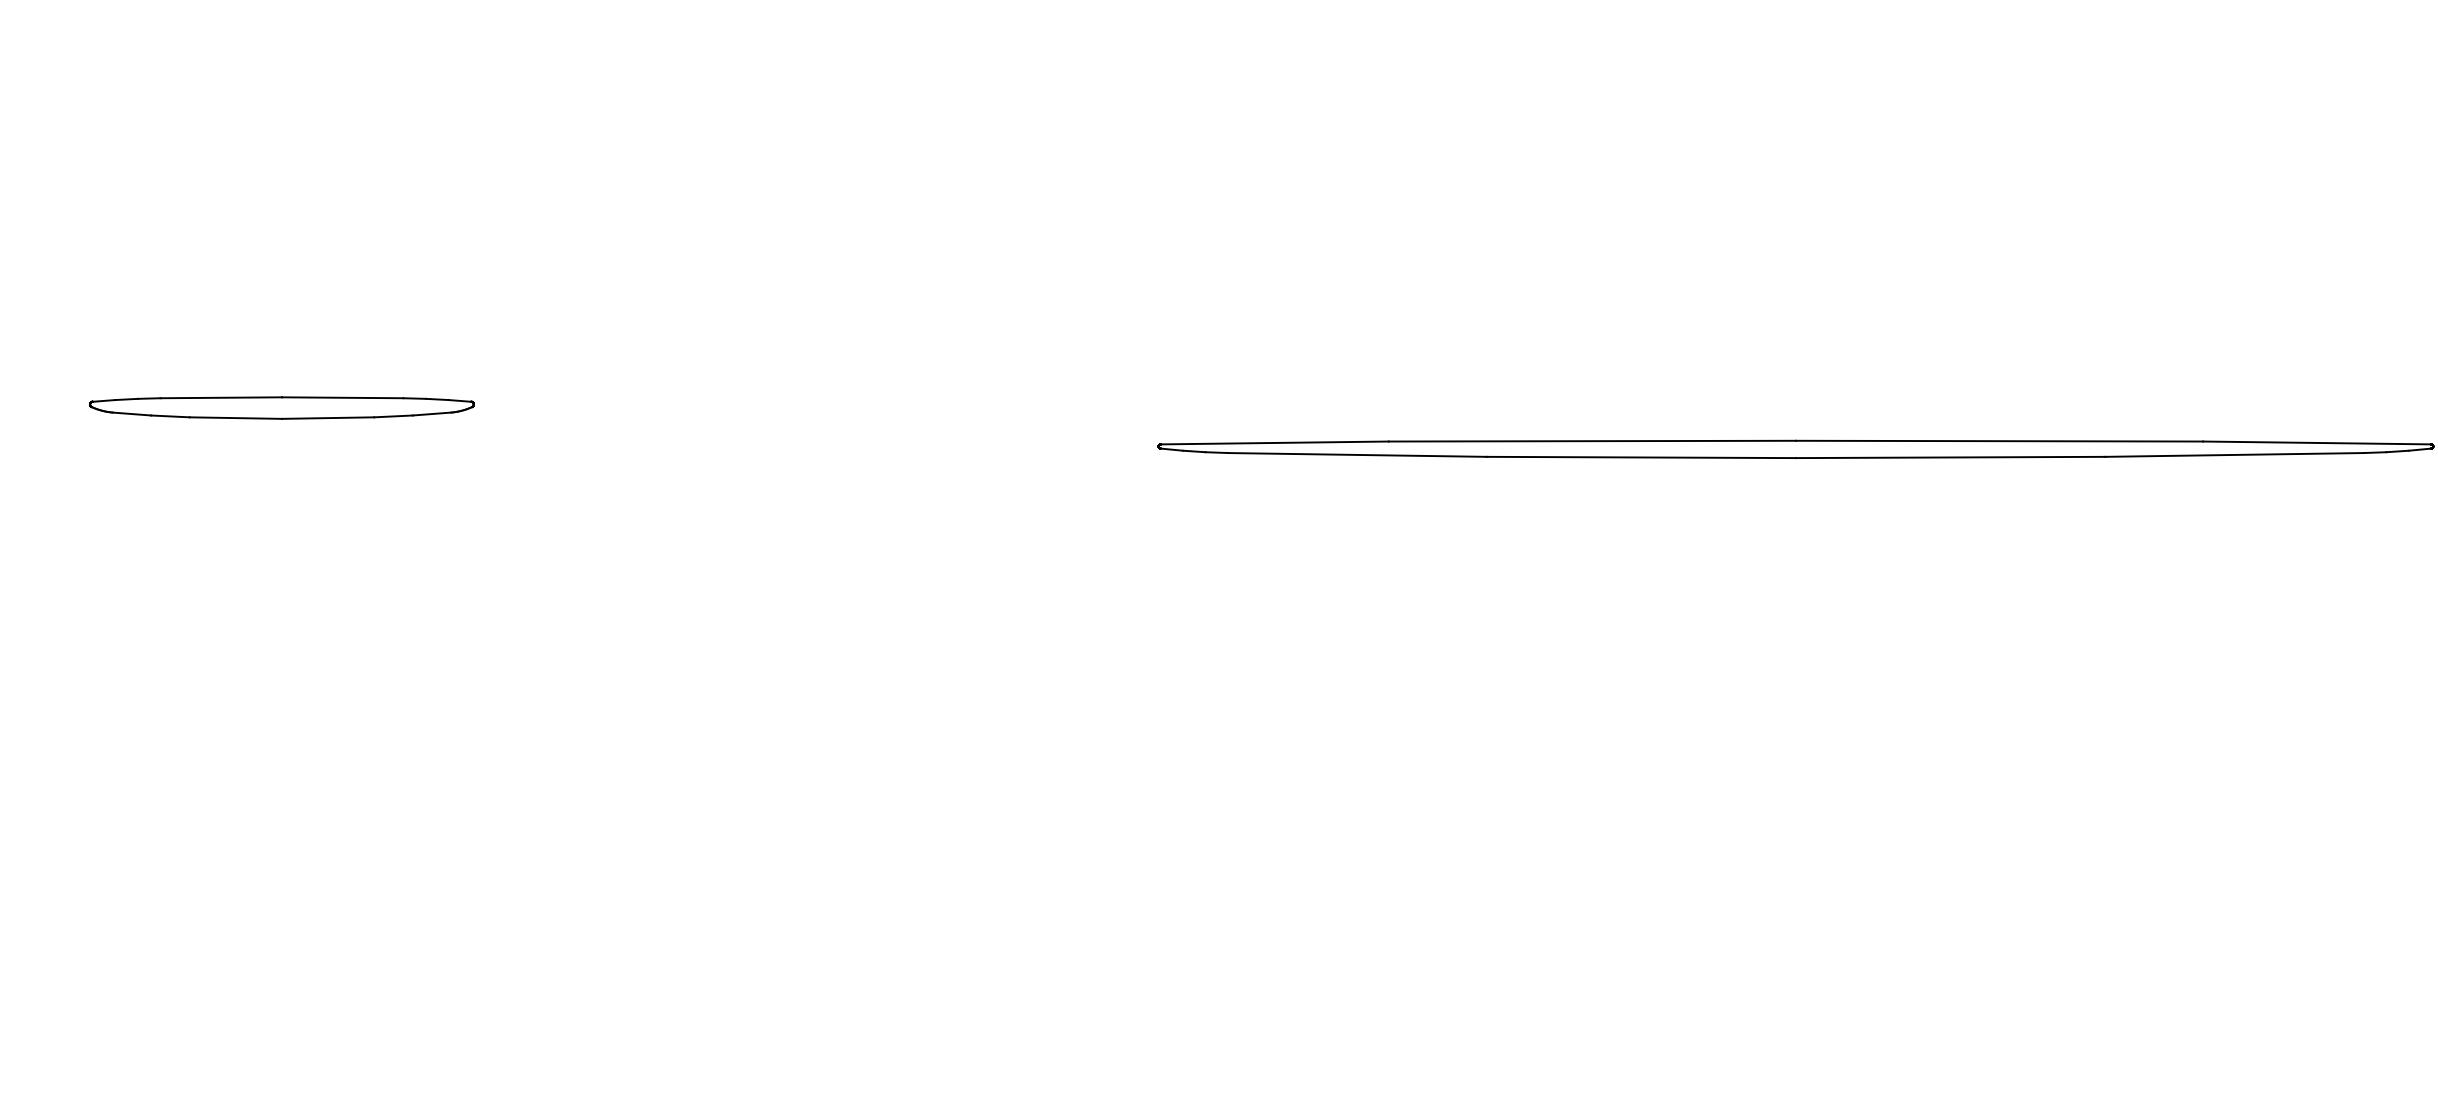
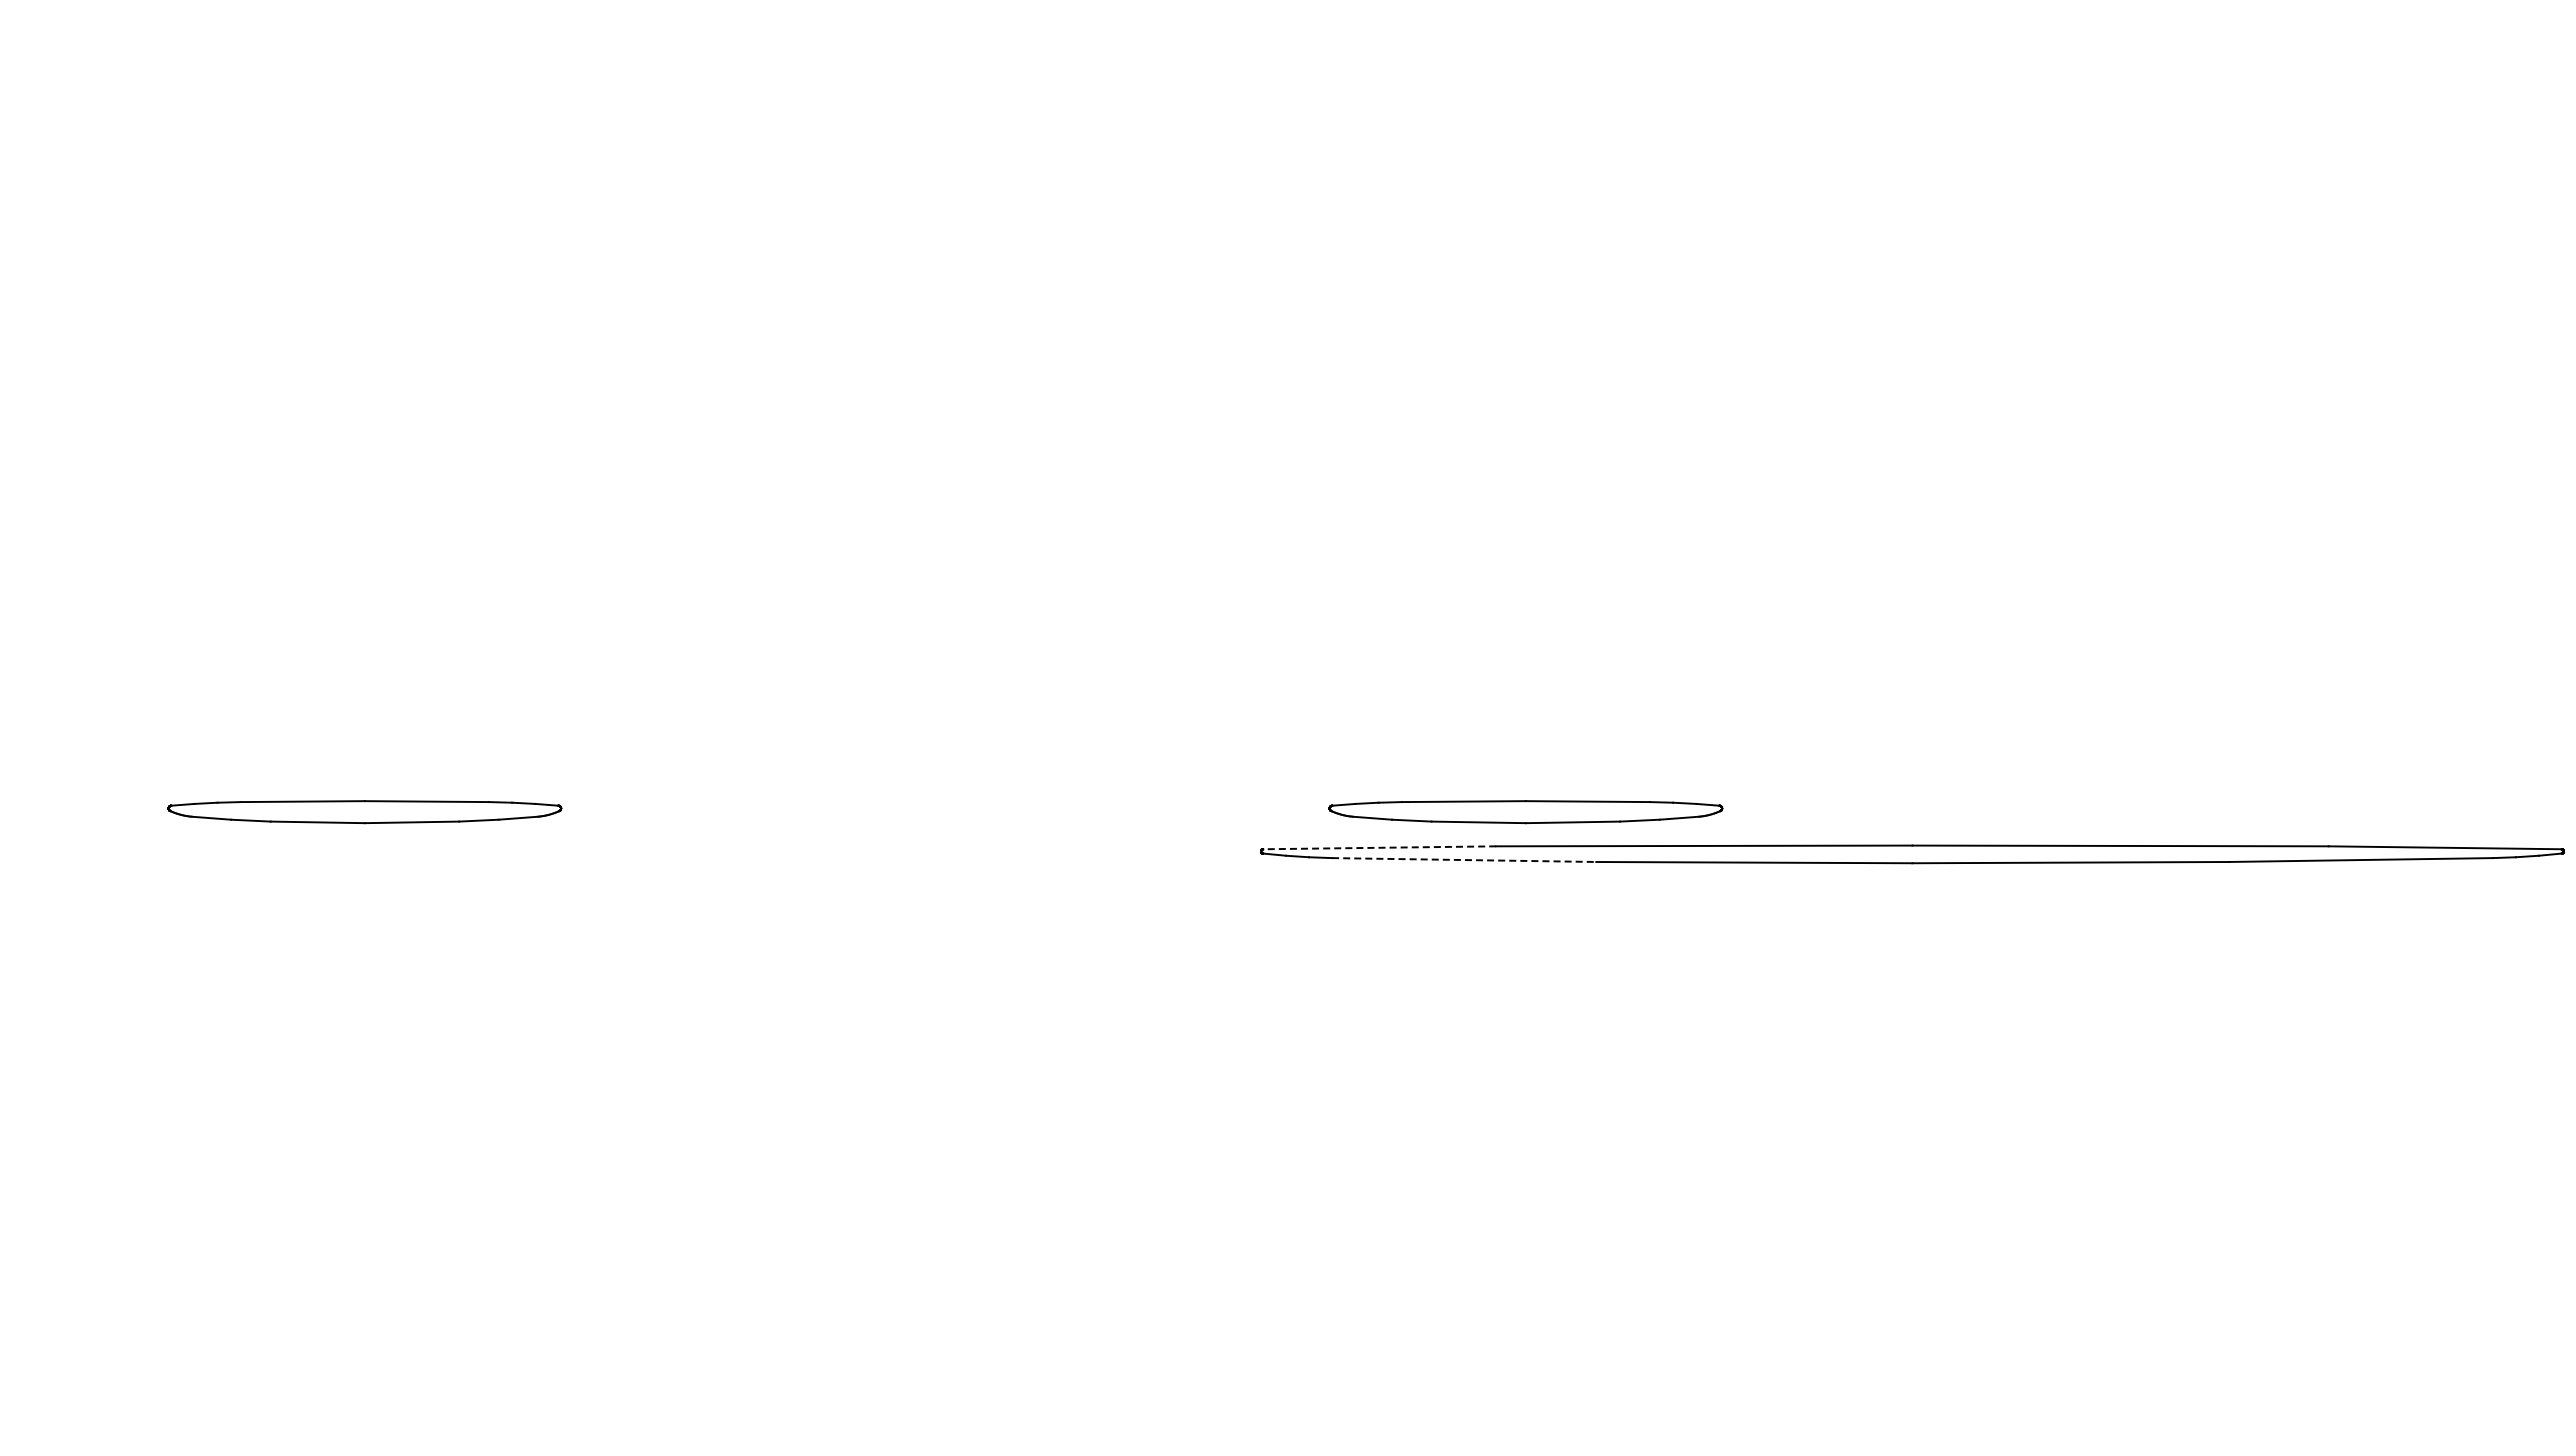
part: (1417, 408) -> (1525, 812), added
line: (1274, 442) -> (1379, 847), solid -> dashed
line: (1357, 455) -> (1464, 860), solid -> dashed

